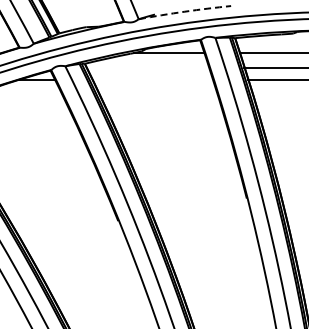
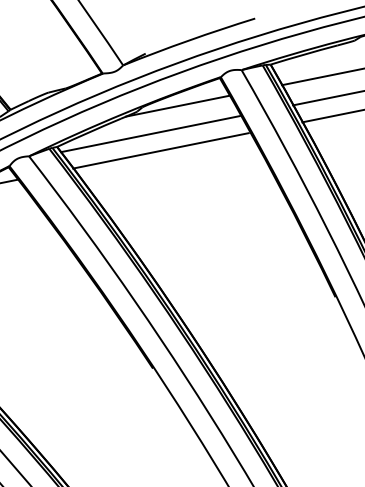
arc: (184, 11) -> (188, 40), dashed -> solid
line: (147, 67) -> (150, 133), added
line: (151, 80) -> (160, 151), added

